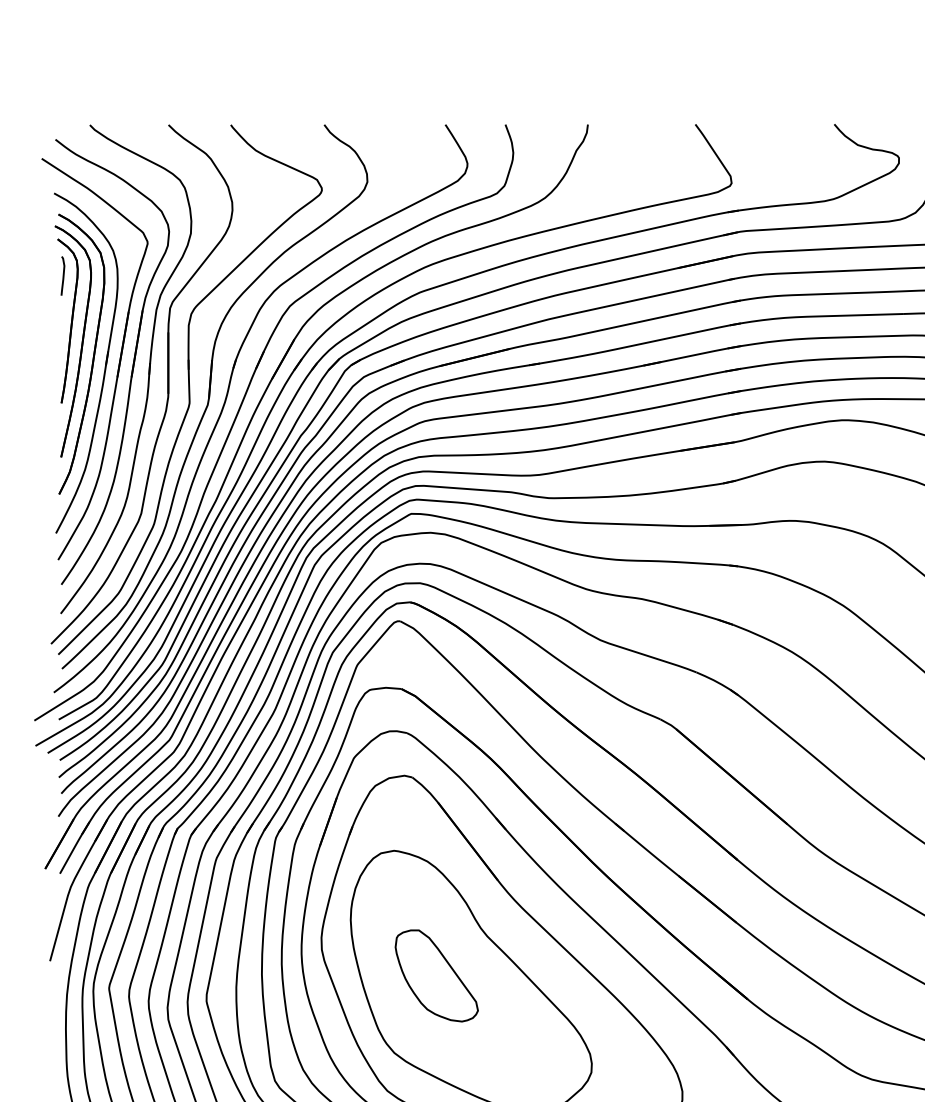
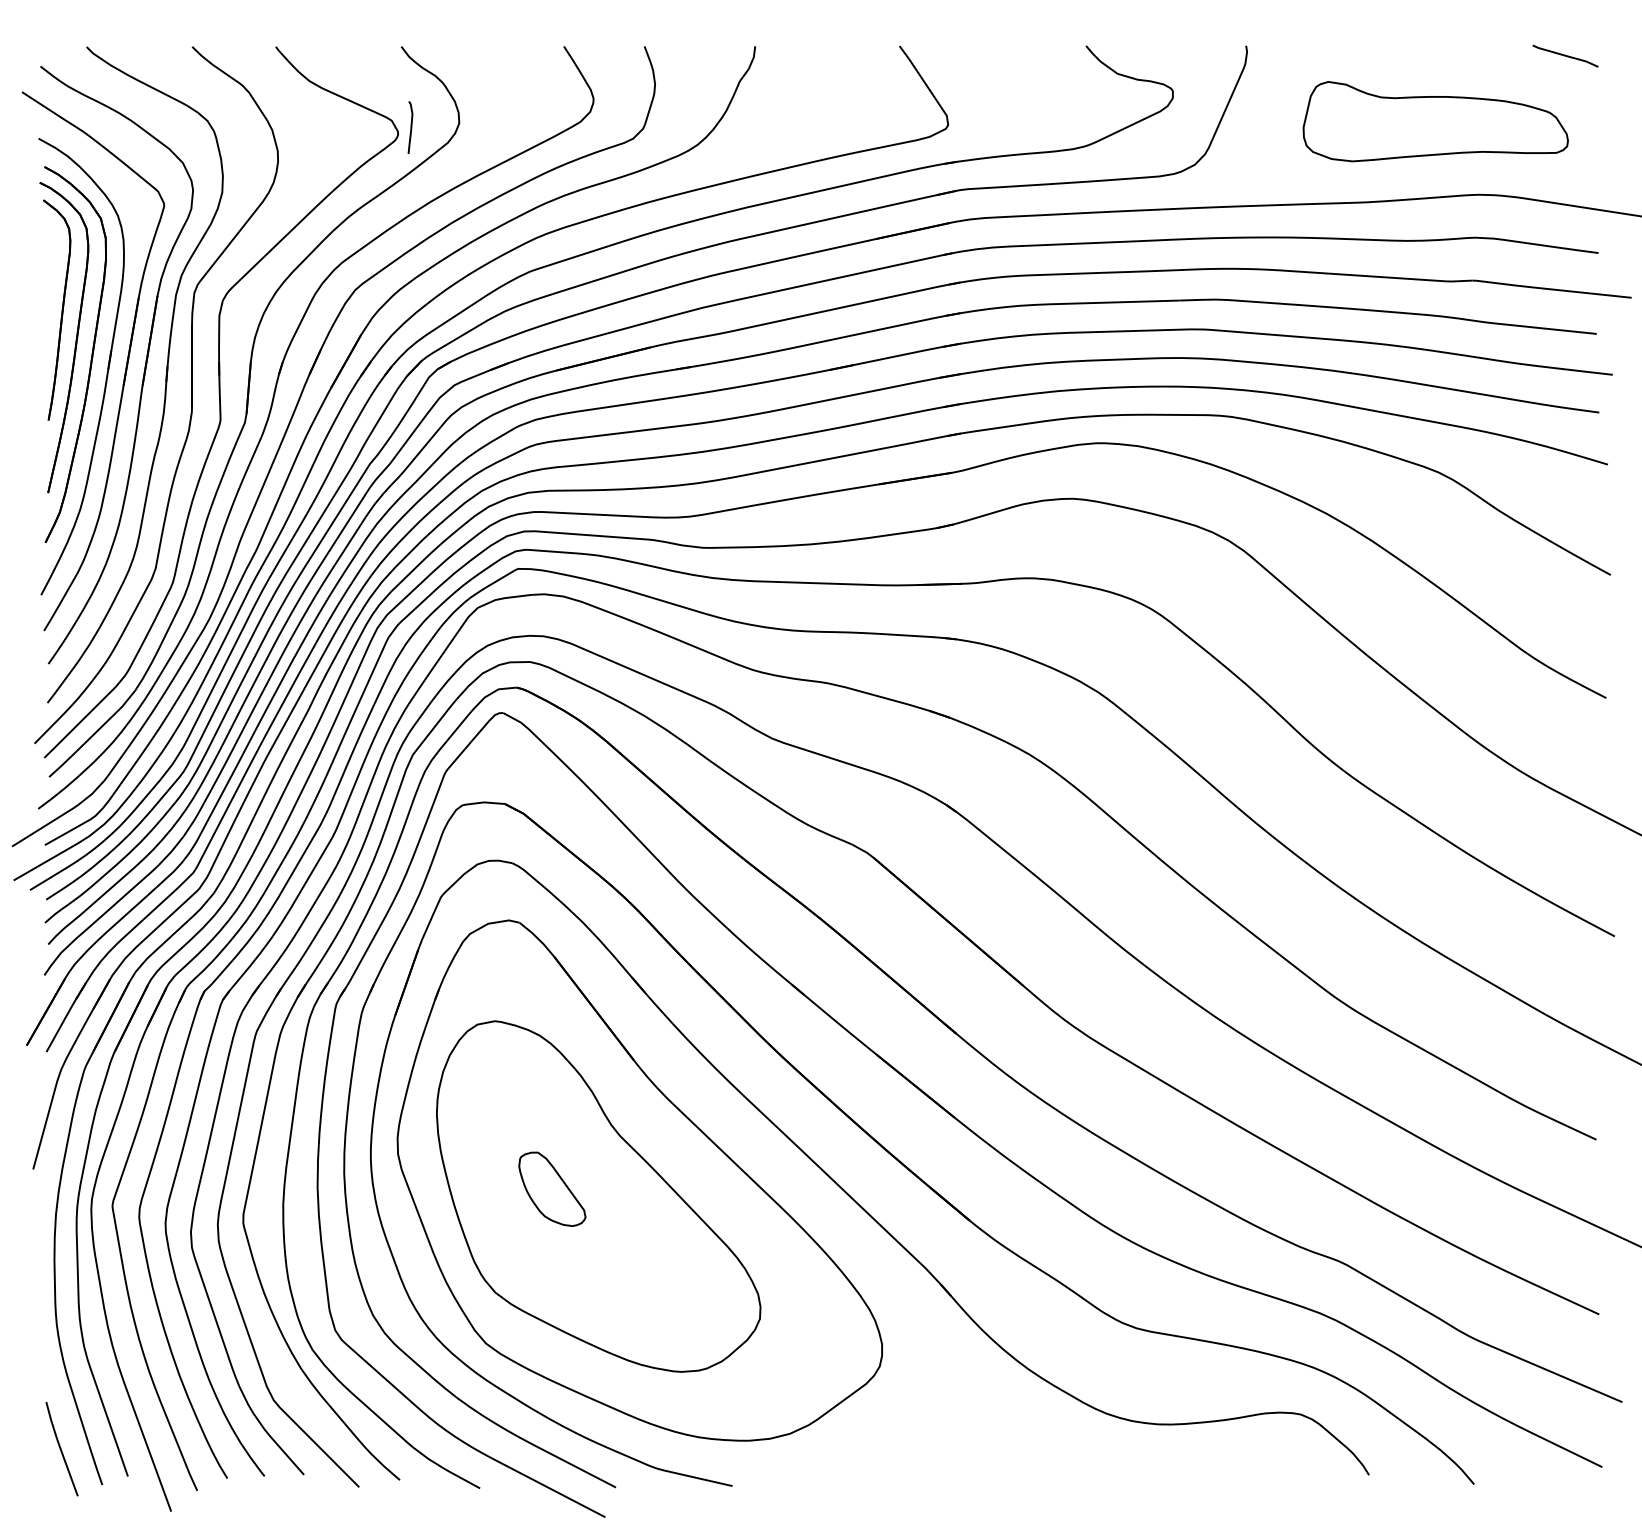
curve: (62, 275) -> (410, 127), moved
part: (436, 976) -> (552, 1189), size x0.6

